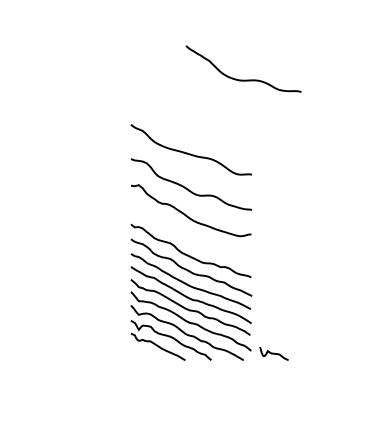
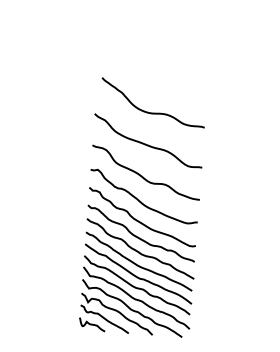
curve: (243, 79) -> (152, 112), moved
curve: (188, 237) -> (139, 221), added
curve: (273, 353) -> (91, 324), moved

